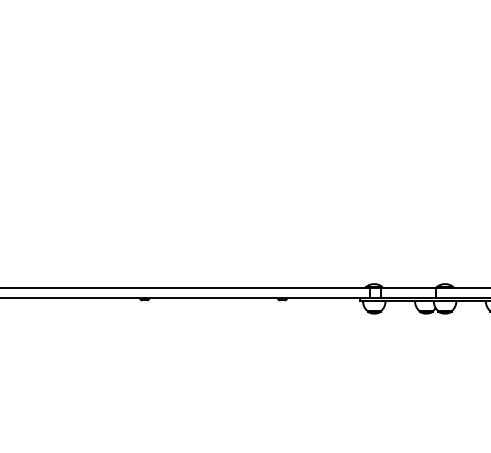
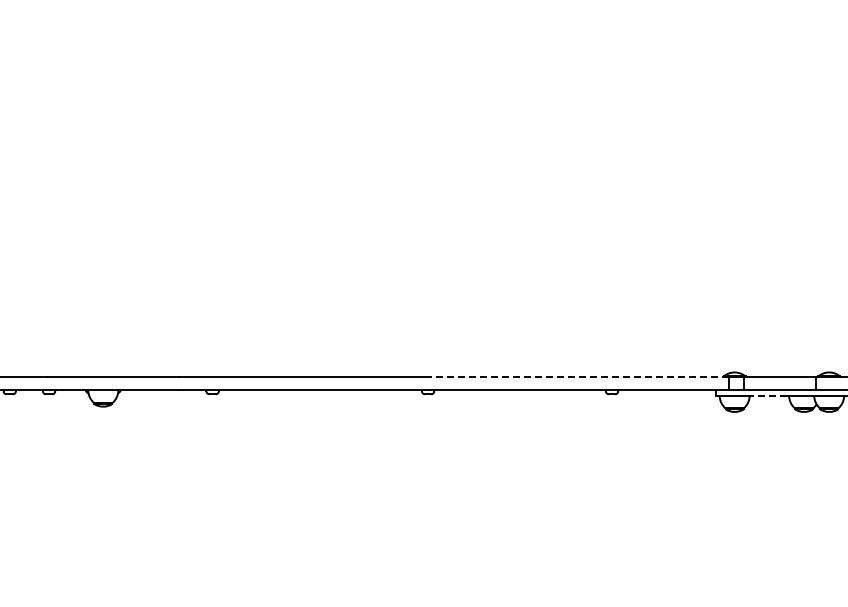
line: (257, 287) -> (578, 377), solid -> dashed
line: (398, 301) -> (766, 395), solid -> dashed

